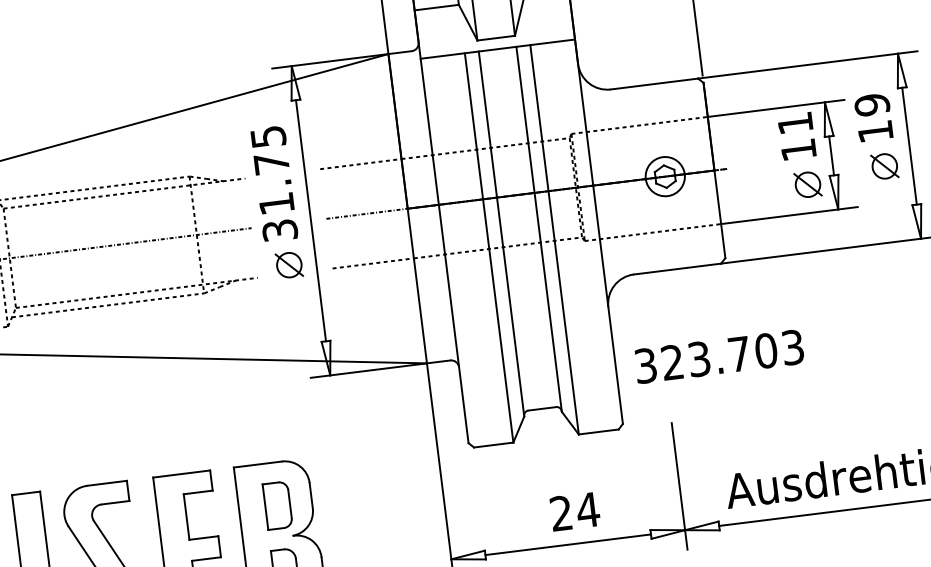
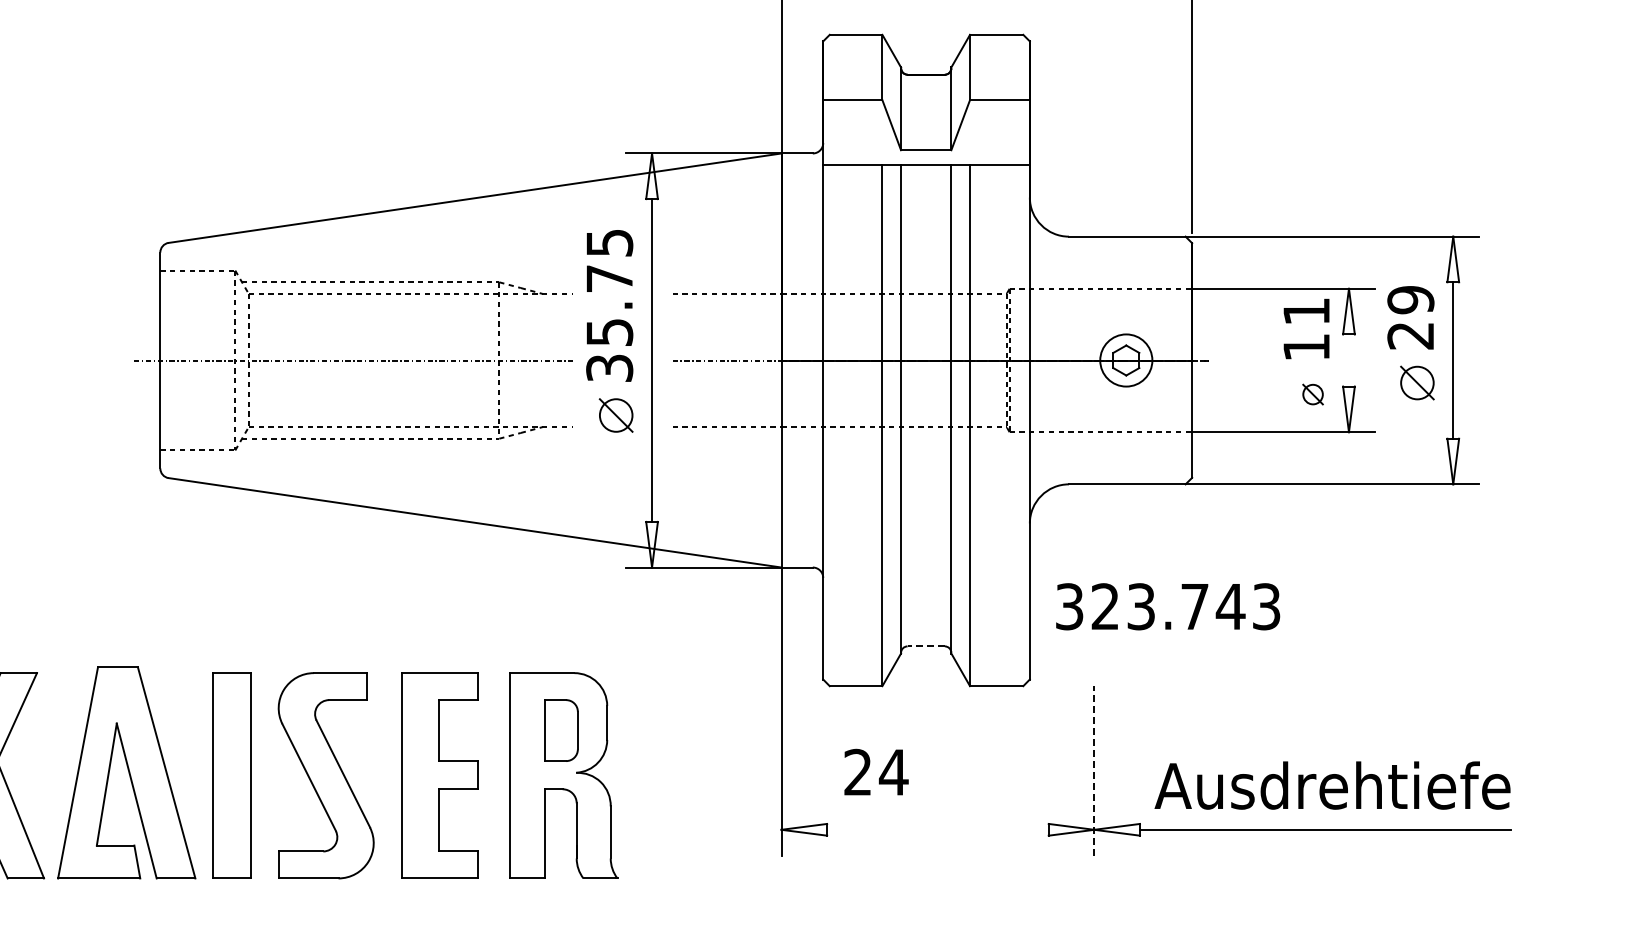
text: (875, 132) -> (1410, 336), 19 -> 29
line: (831, 155) -> (1348, 360), removed
part: (807, 184) -> (1312, 394), size x0.6
text: (276, 203) -> (609, 332), 31.75 -> 35.75
text: (766, 350) -> (1230, 606), 323.703 -> 323.743
line: (542, 408) -> (926, 646), solid -> dashed
line: (679, 486) -> (1094, 771), solid -> dashed
text: (575, 511) -> (876, 771), moved
line: (567, 544) -> (937, 829), removed

